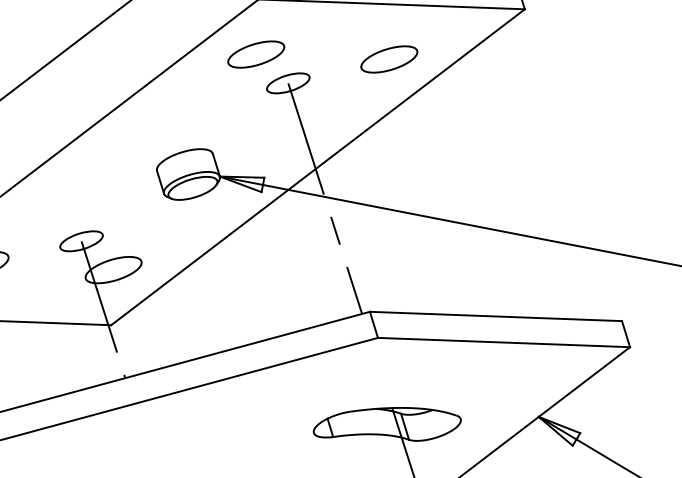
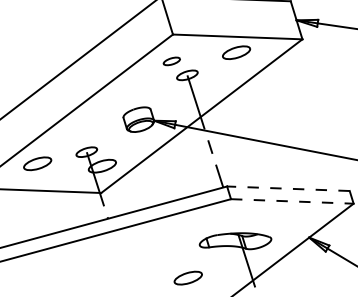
part: (255, 54) -> (171, 61), size x0.6
part: (389, 58) -> (236, 52), moved
line: (494, 315) -> (287, 188), solid -> dashed
line: (504, 342) -> (292, 201), solid -> dashed

